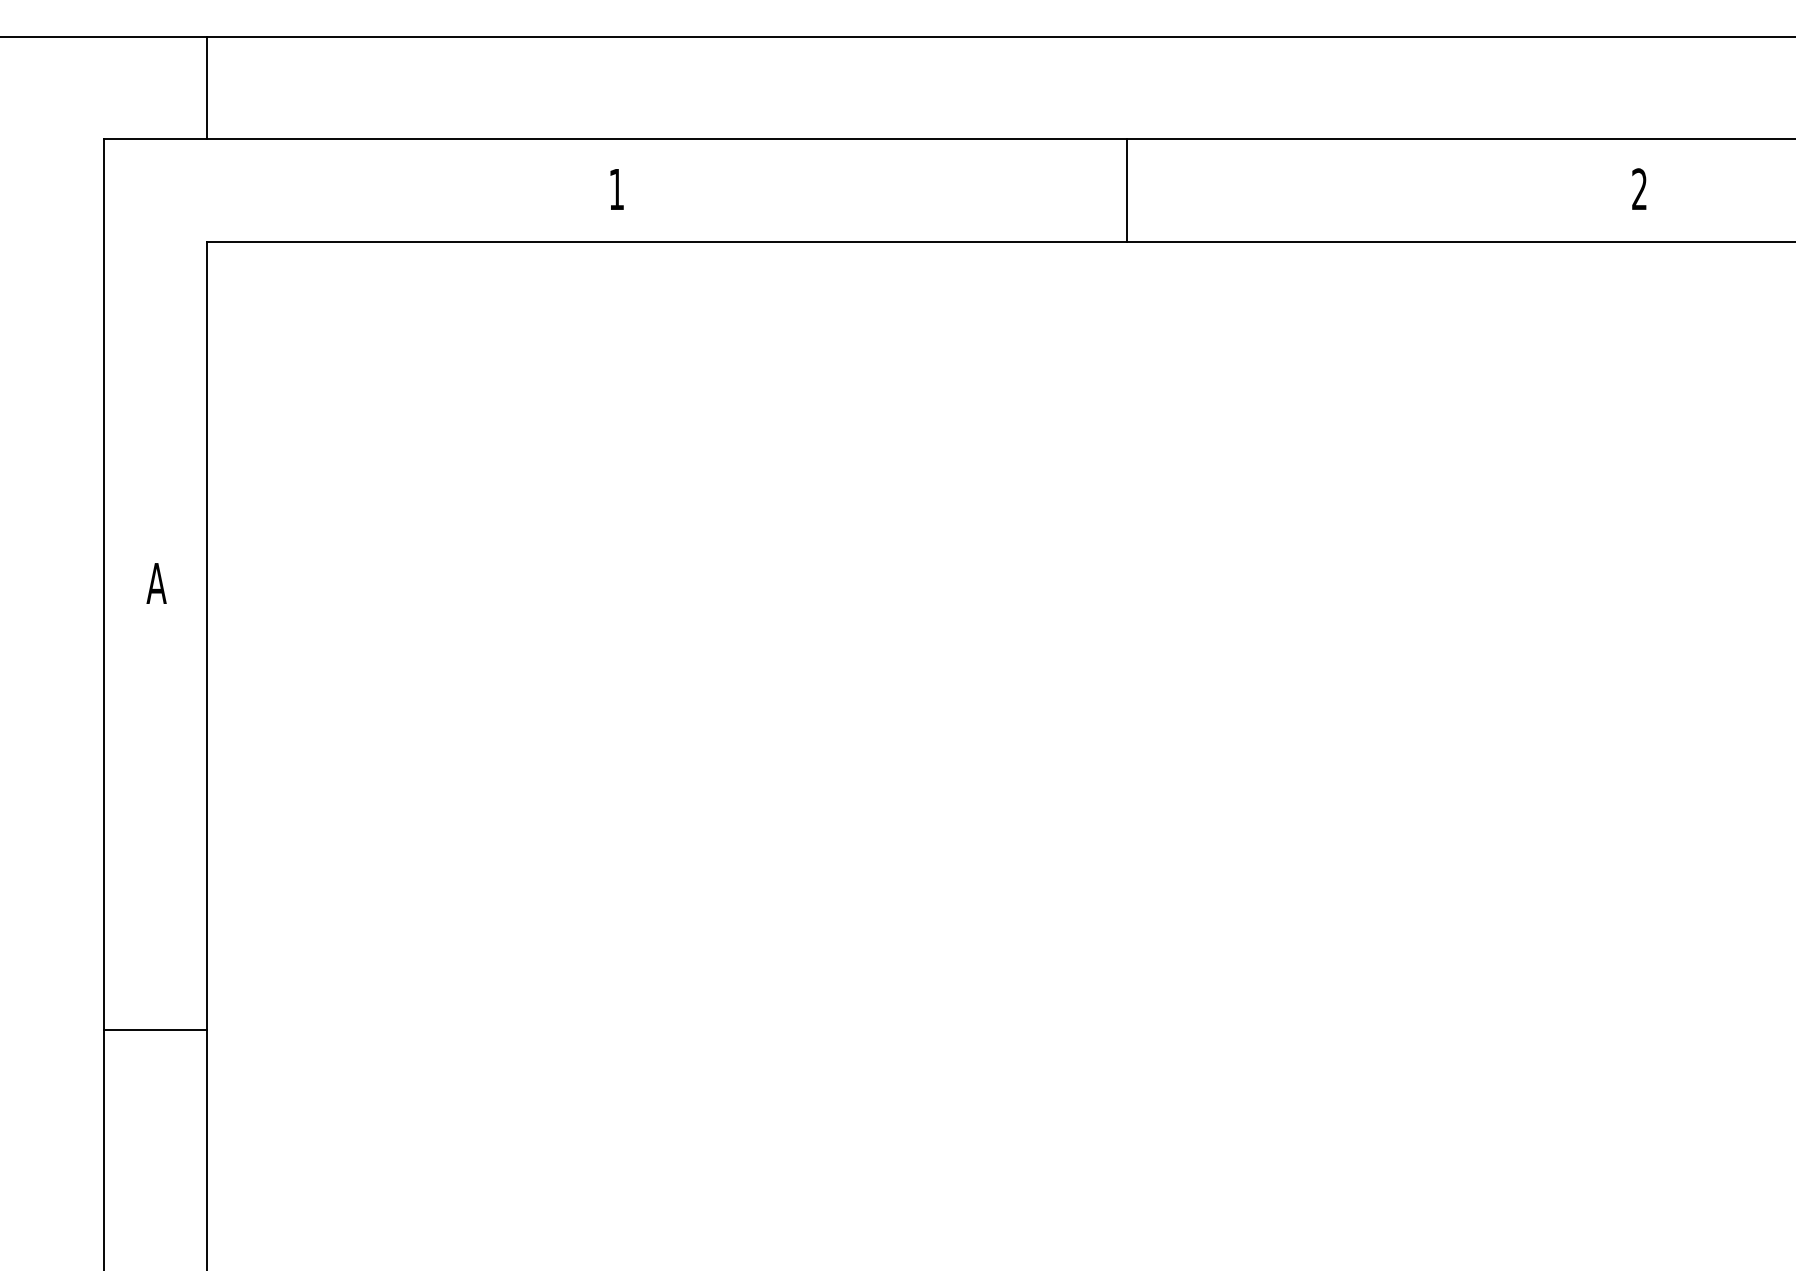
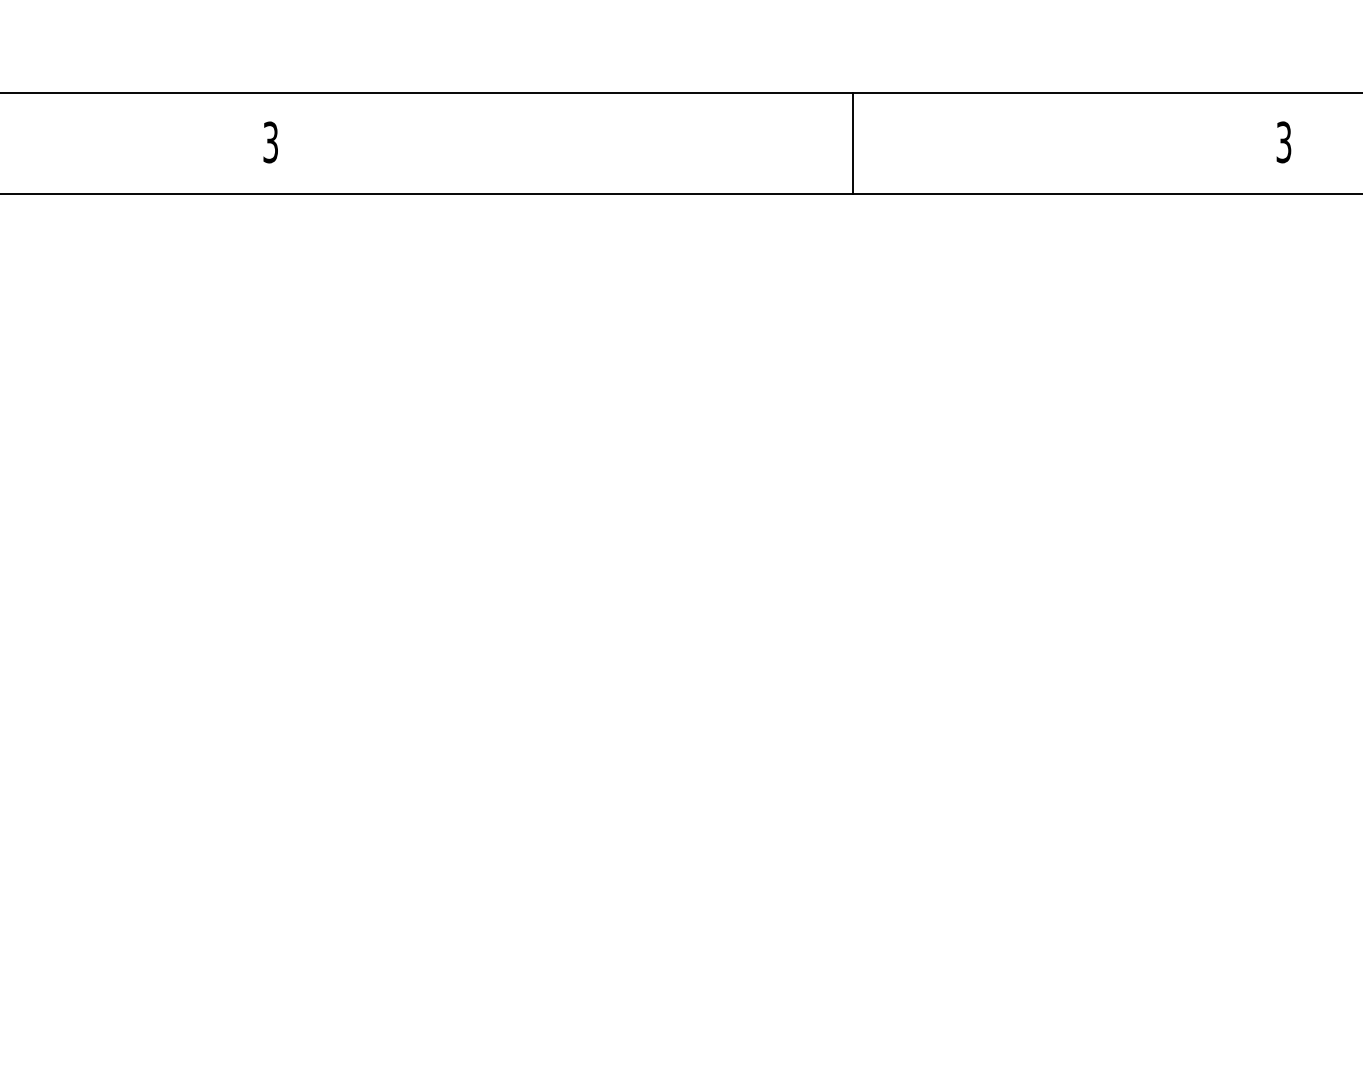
text: (616, 189) -> (270, 142), 1 -> 3
text: (1639, 189) -> (1283, 142), 2 -> 3
line: (1127, 190) -> (852, 143), moved

